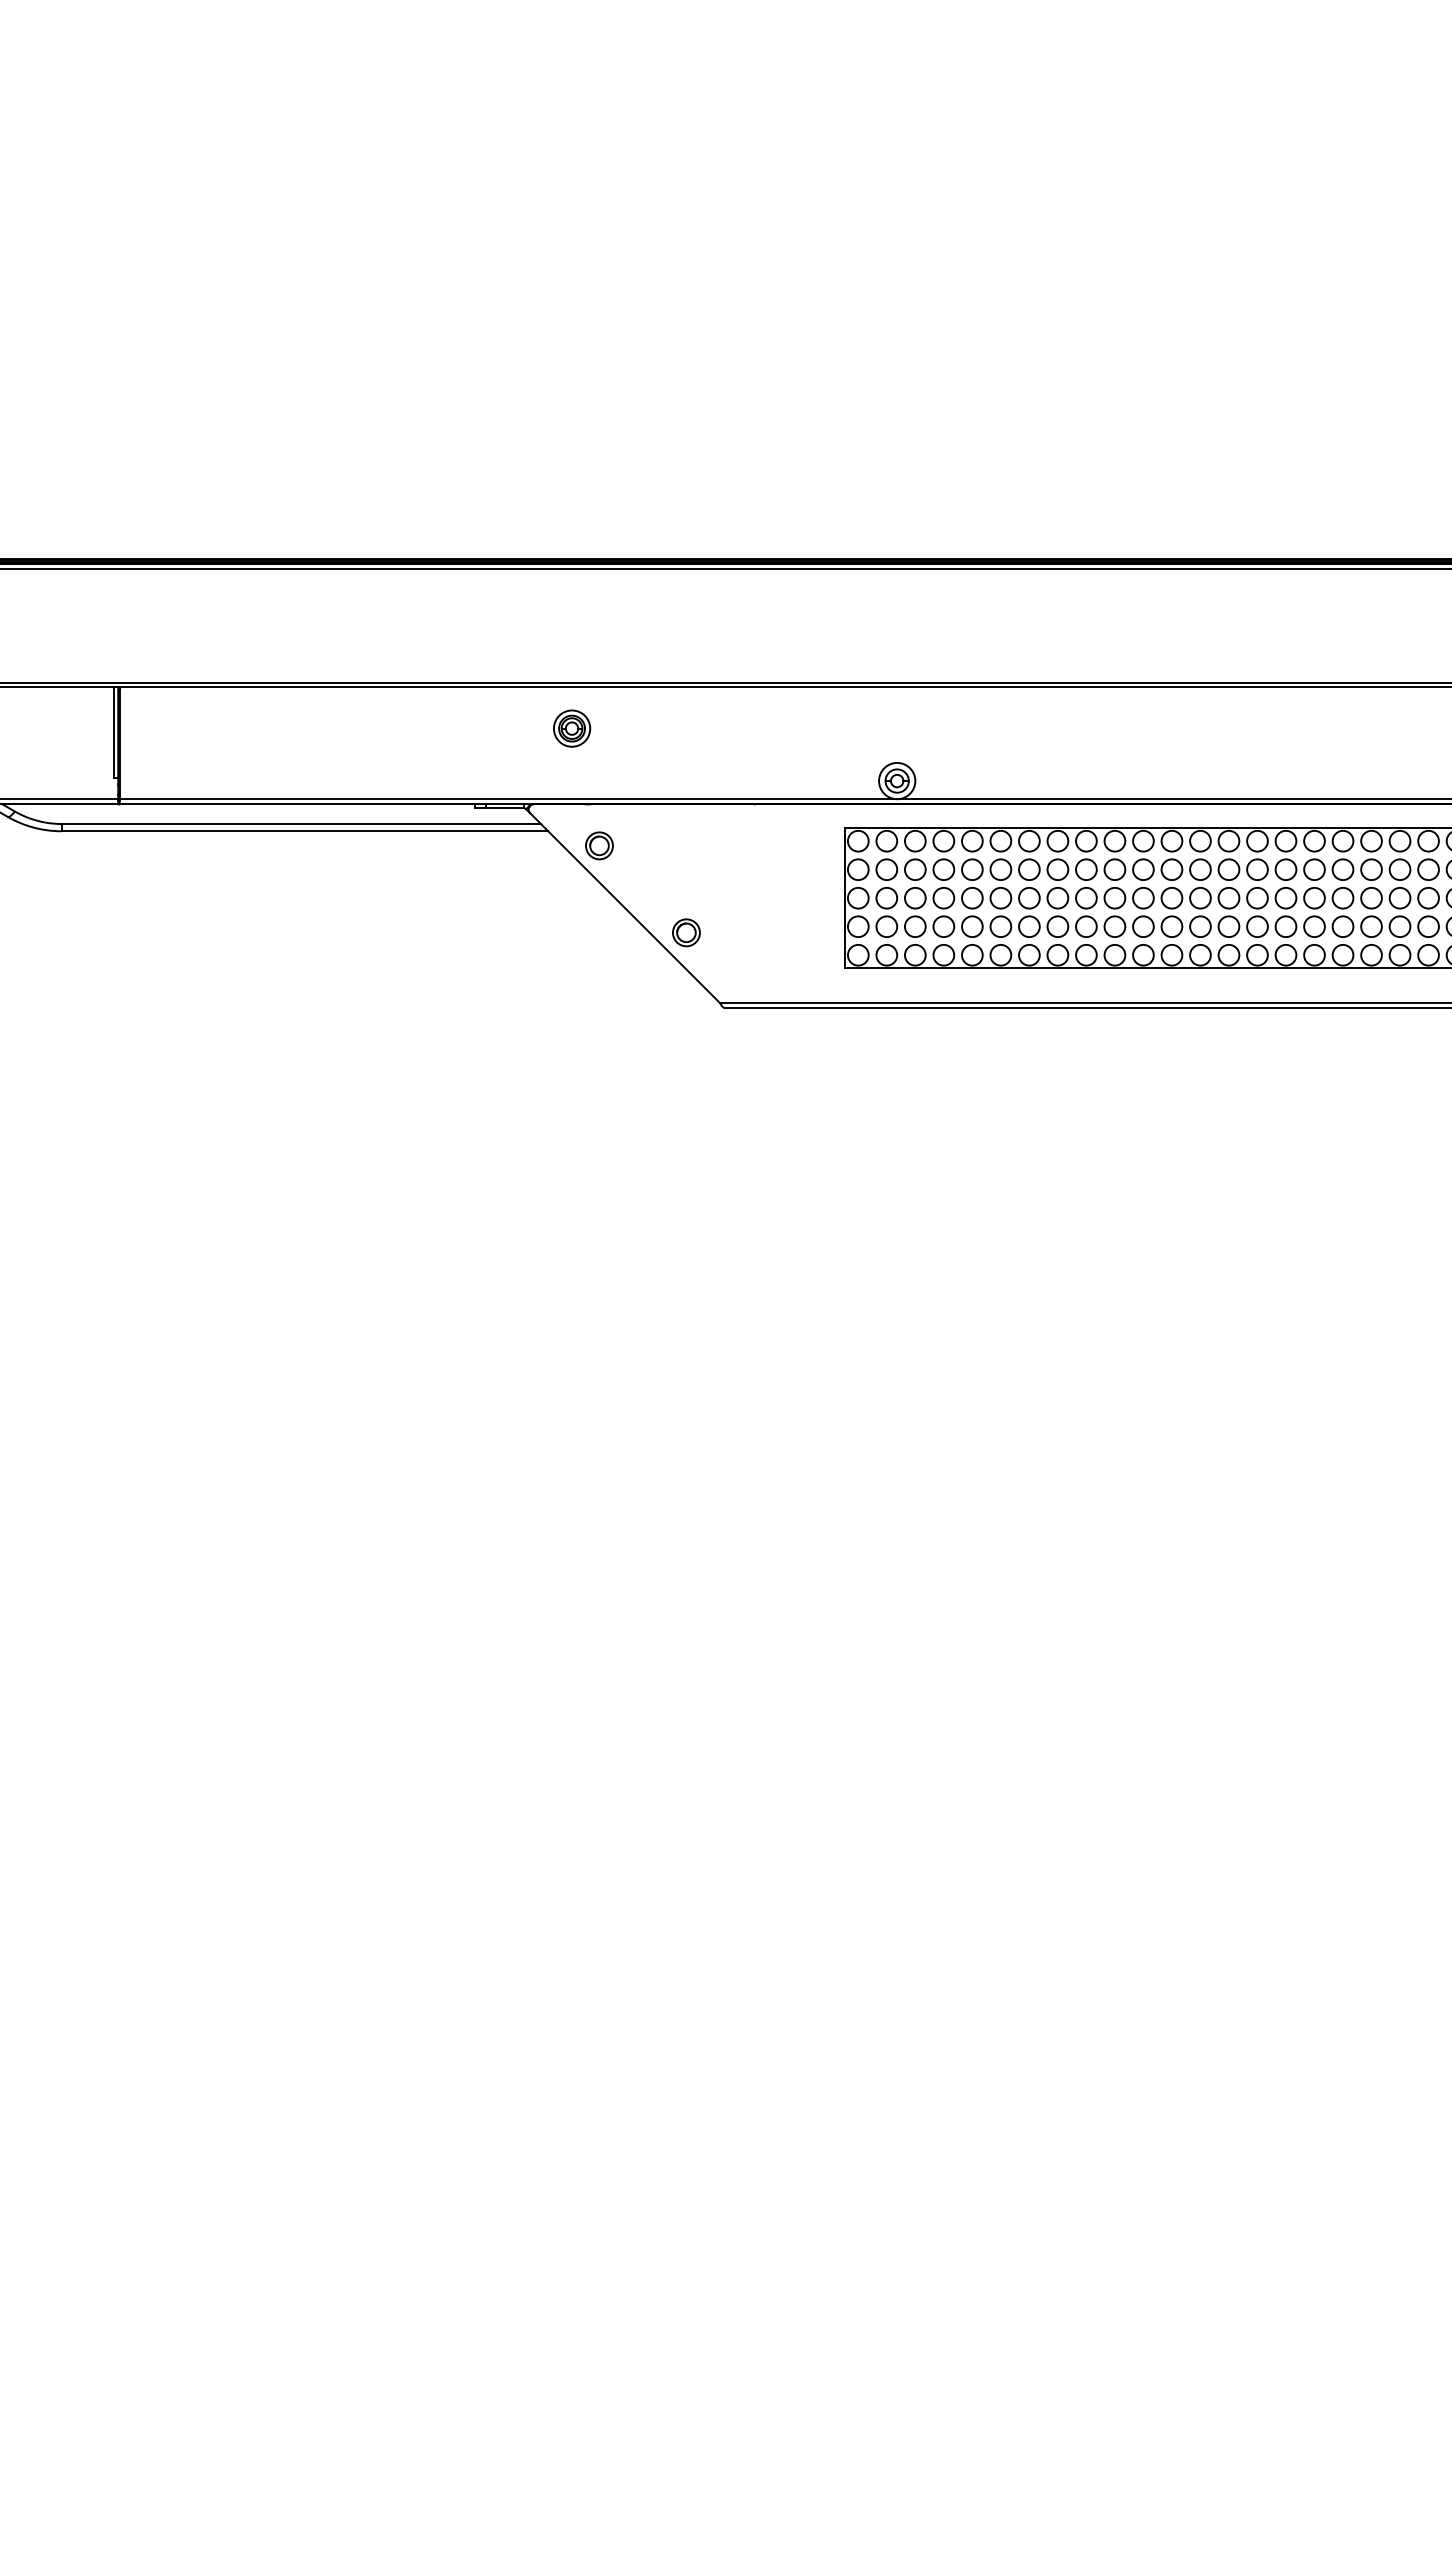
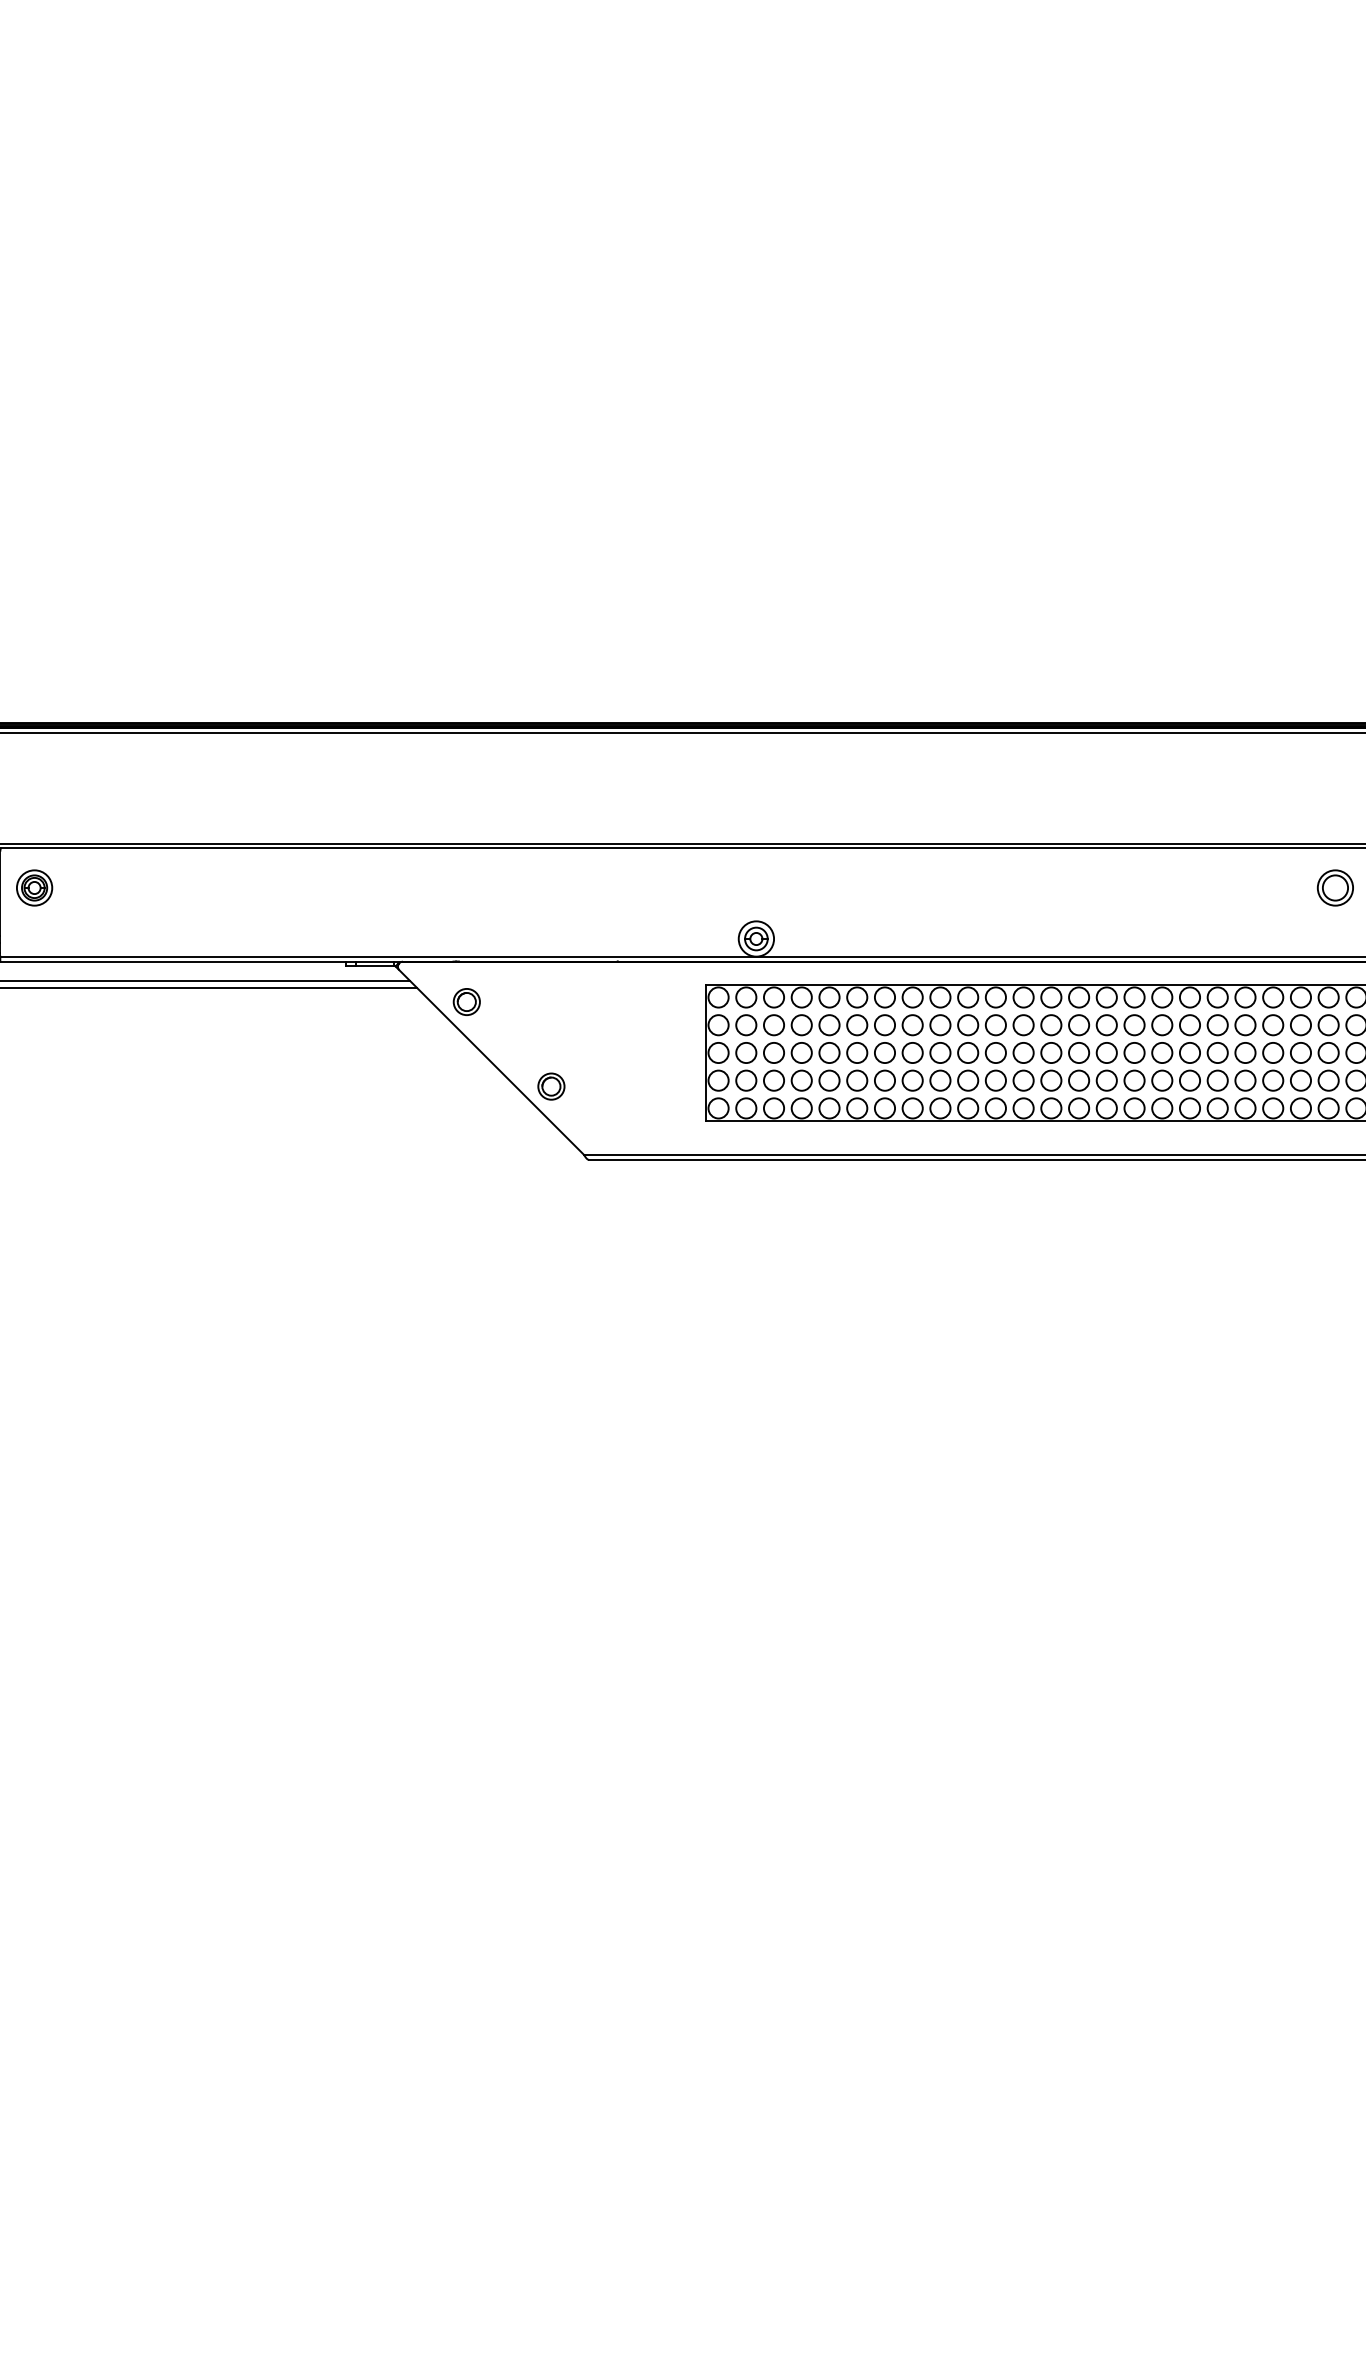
part: (572, 728) -> (35, 887), moved

